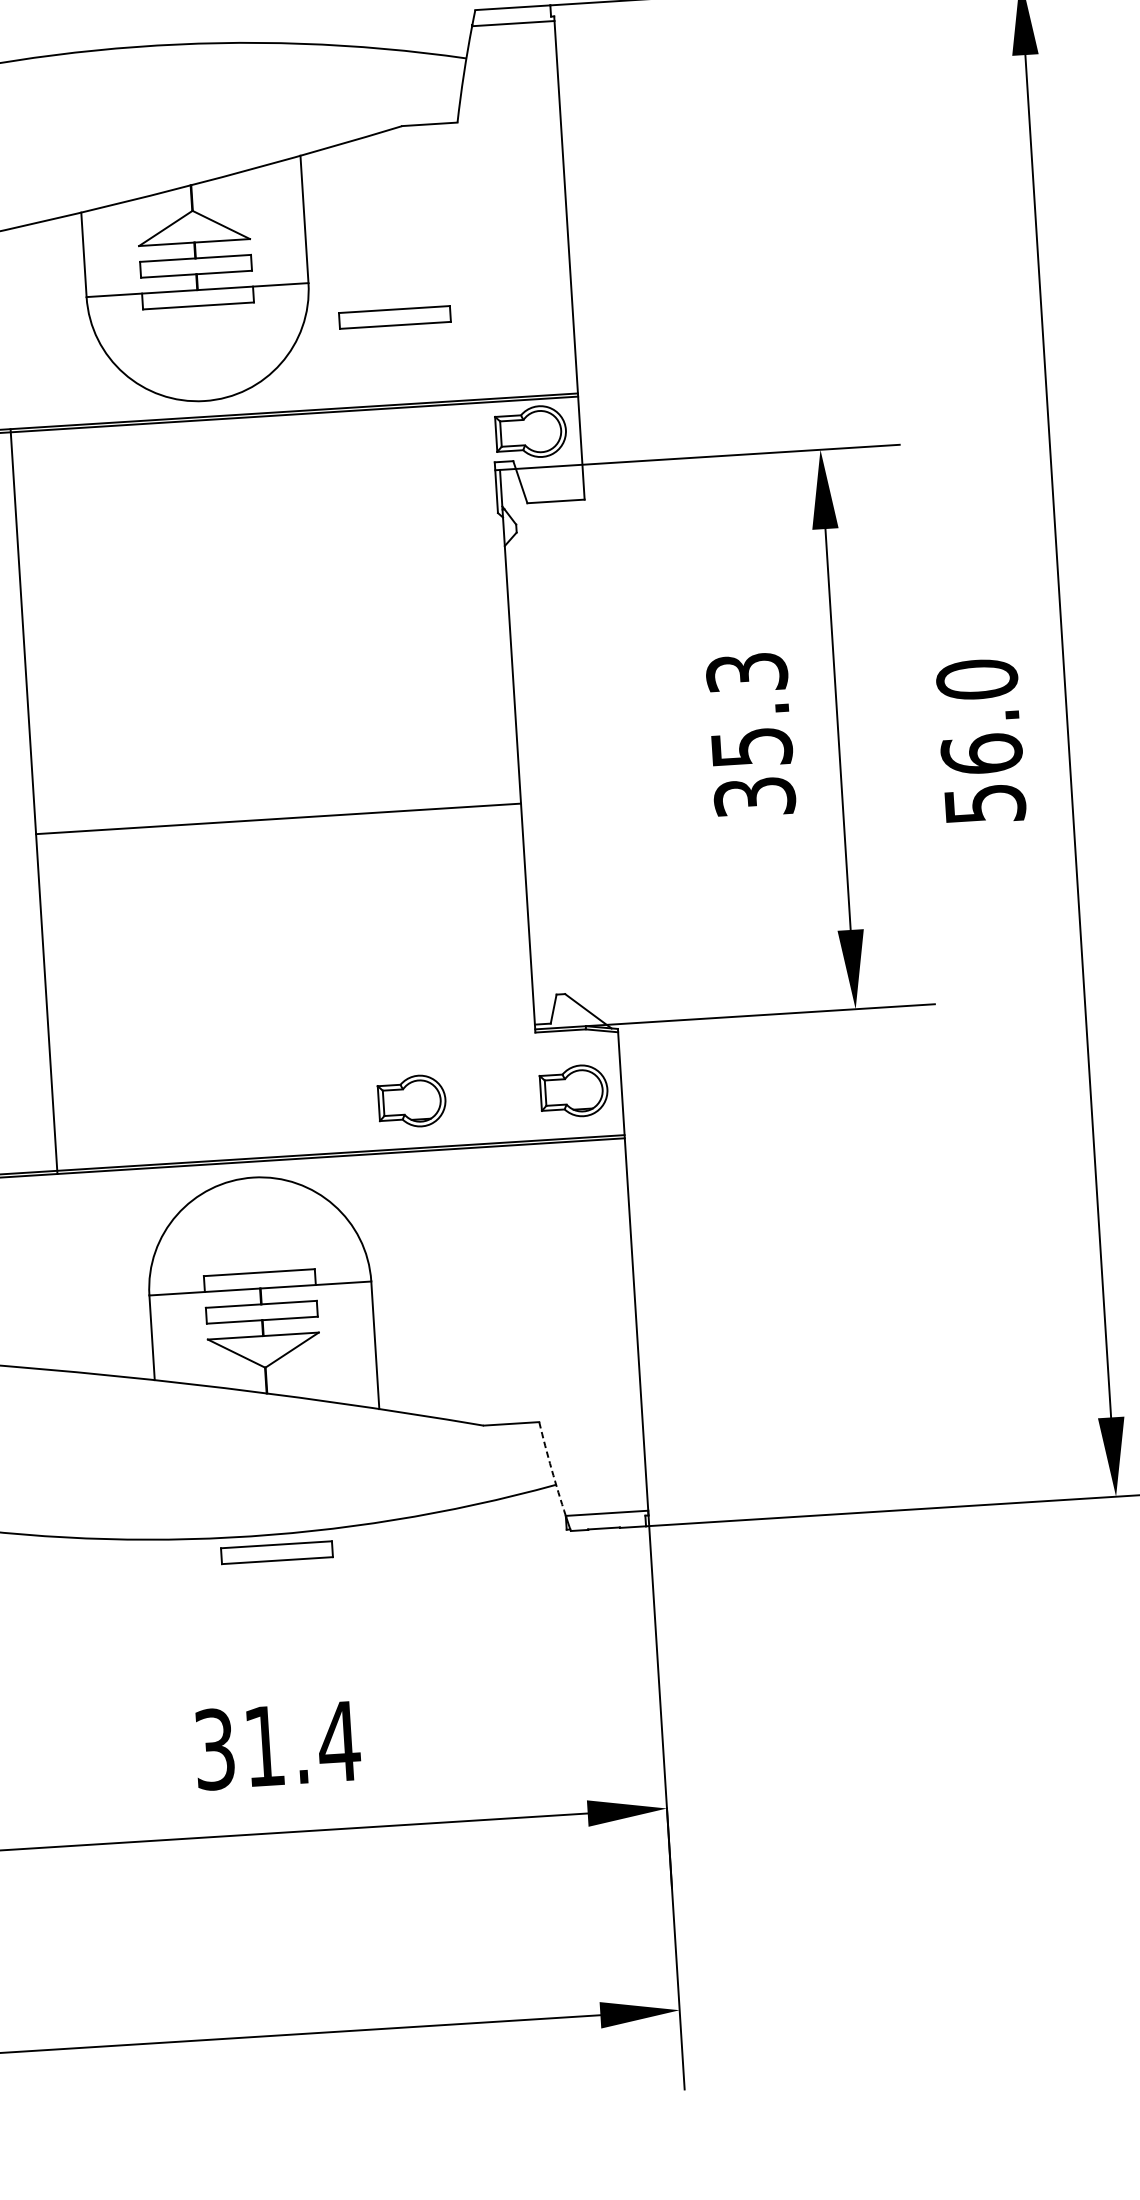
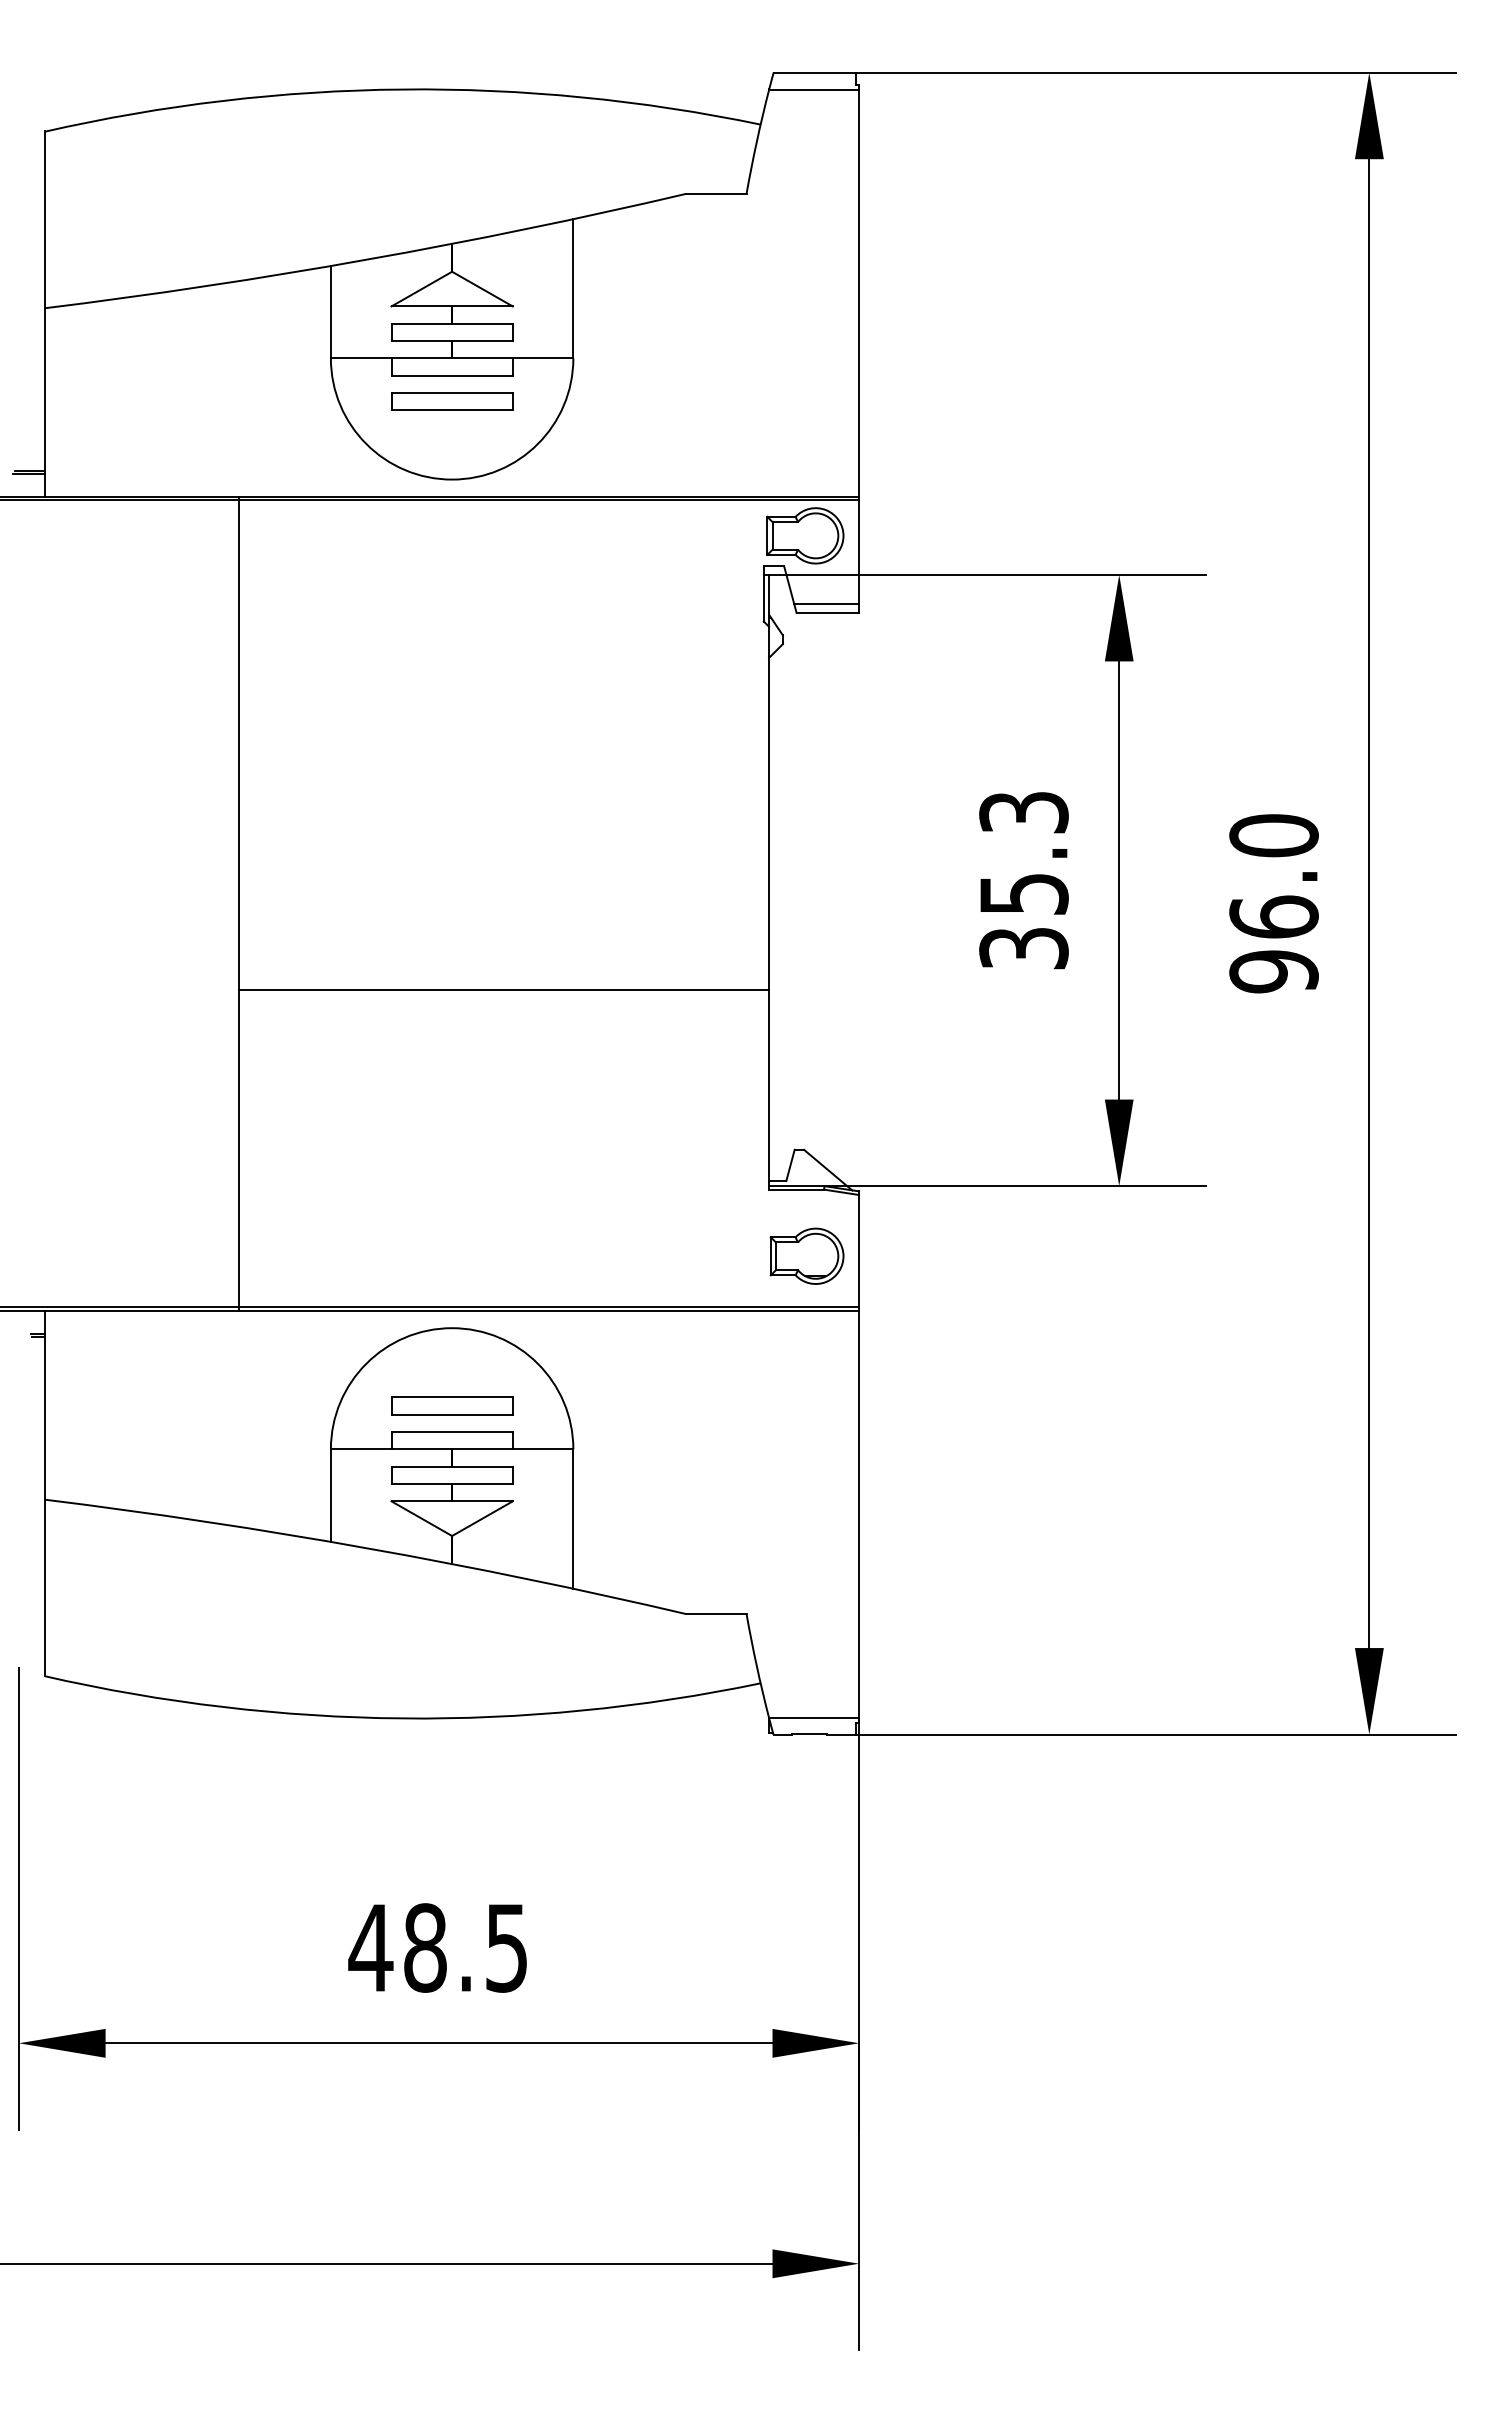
part: (395, 317) -> (452, 401), moved
line: (554, 493) -> (826, 604), added
text: (984, 803) -> (1273, 971), 56.0 -> 96.0
line: (278, 818) -> (504, 990), moved
part: (411, 1100) -> (629, 1255), removed
arc: (551, 1469) -> (756, 1666), dashed -> solid
part: (277, 1552) -> (452, 1405), moved
text: (276, 1745) -> (438, 1947), 31.4 -> 48.5

